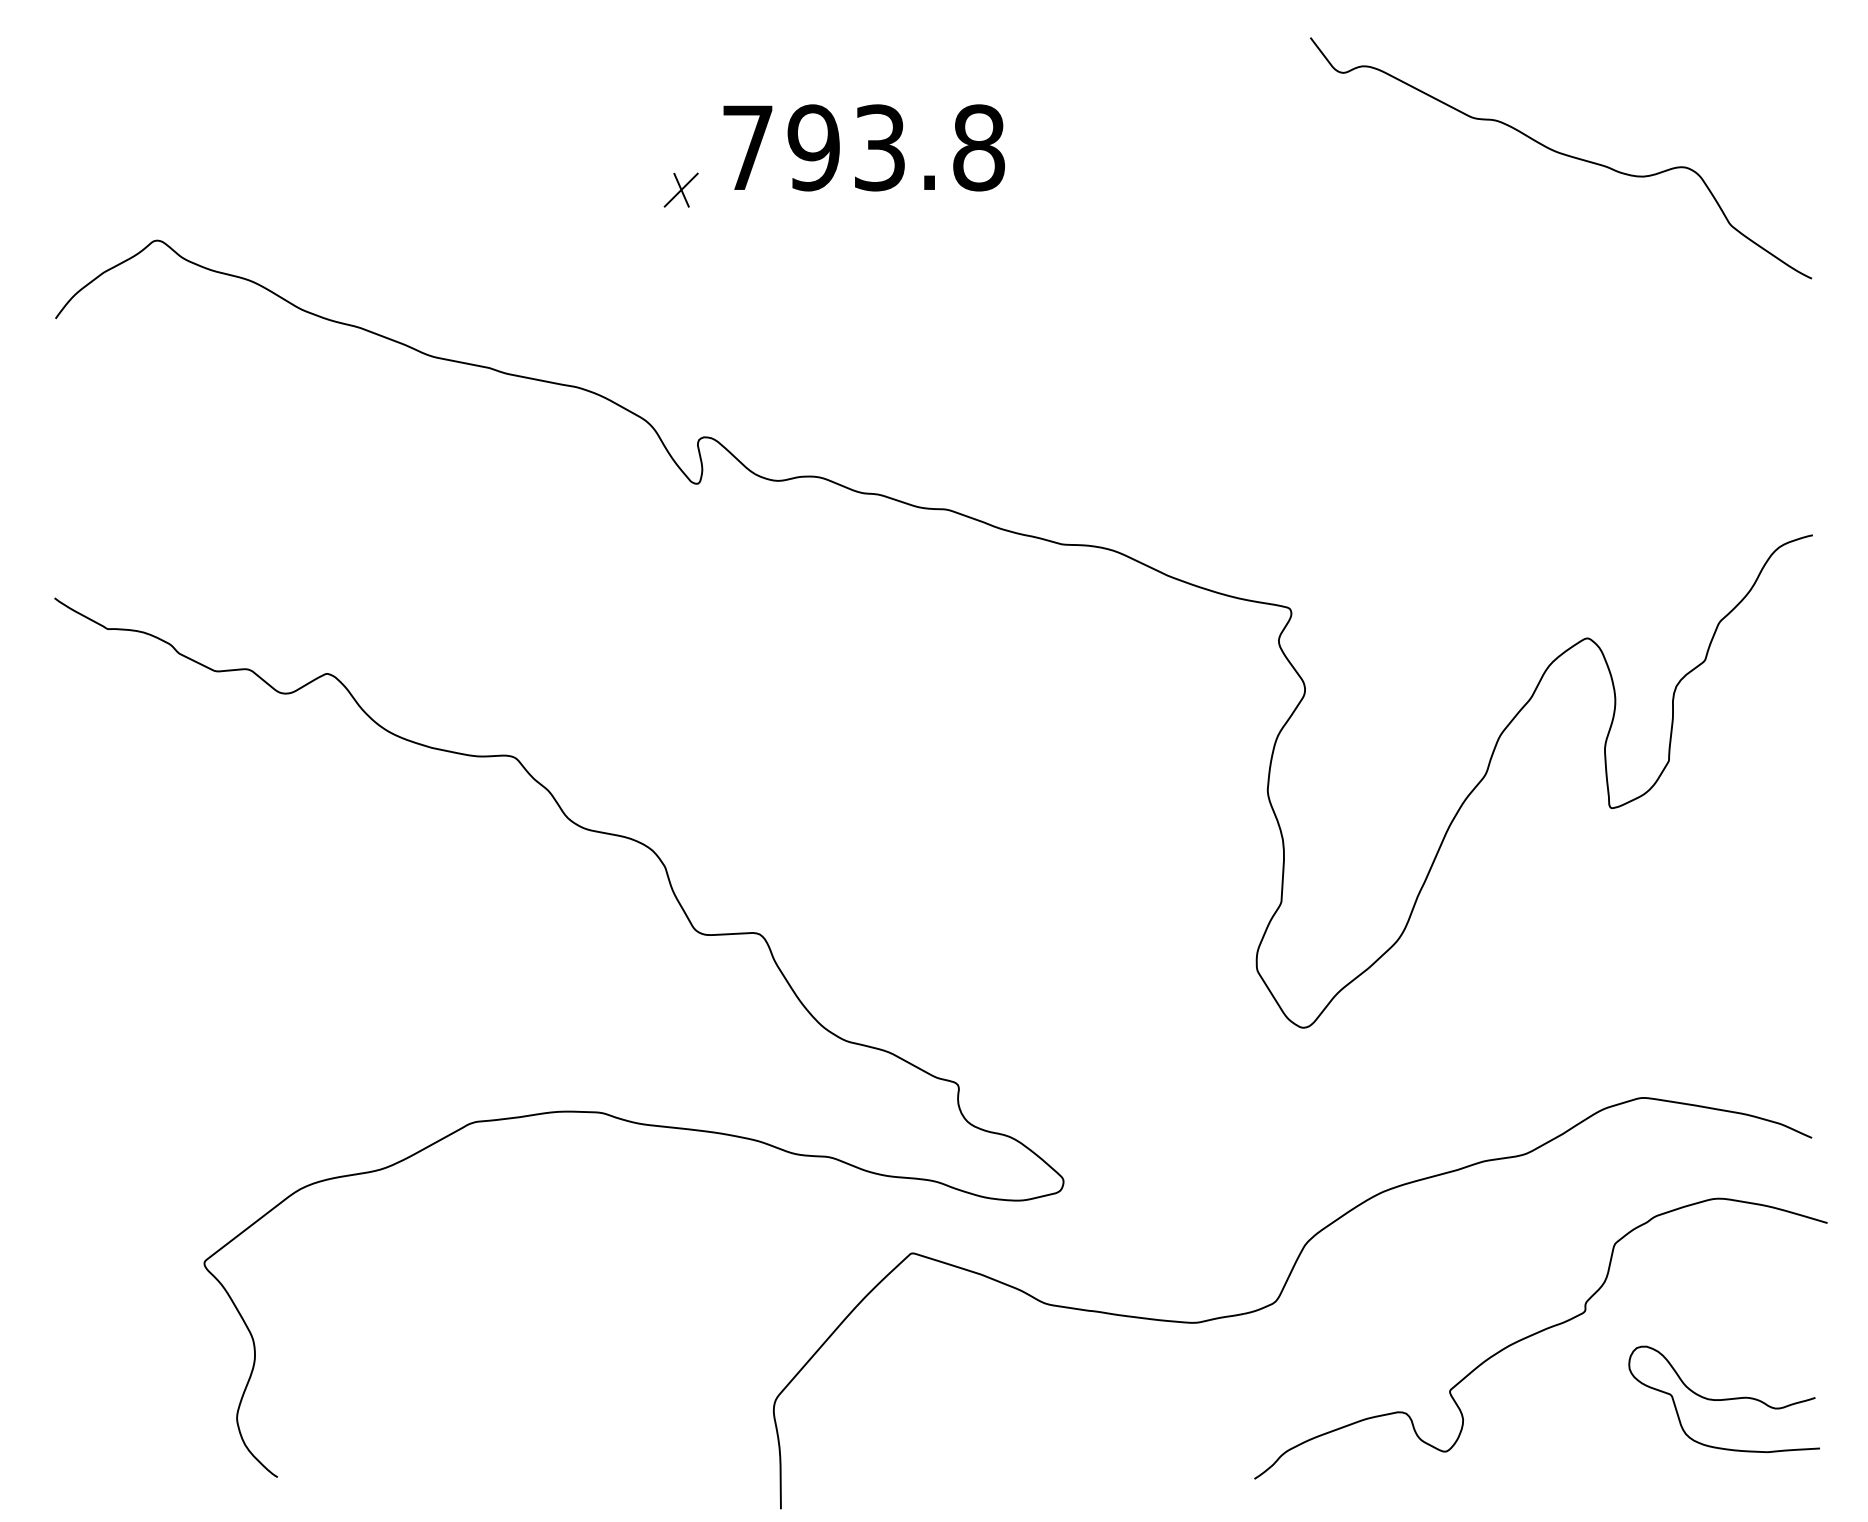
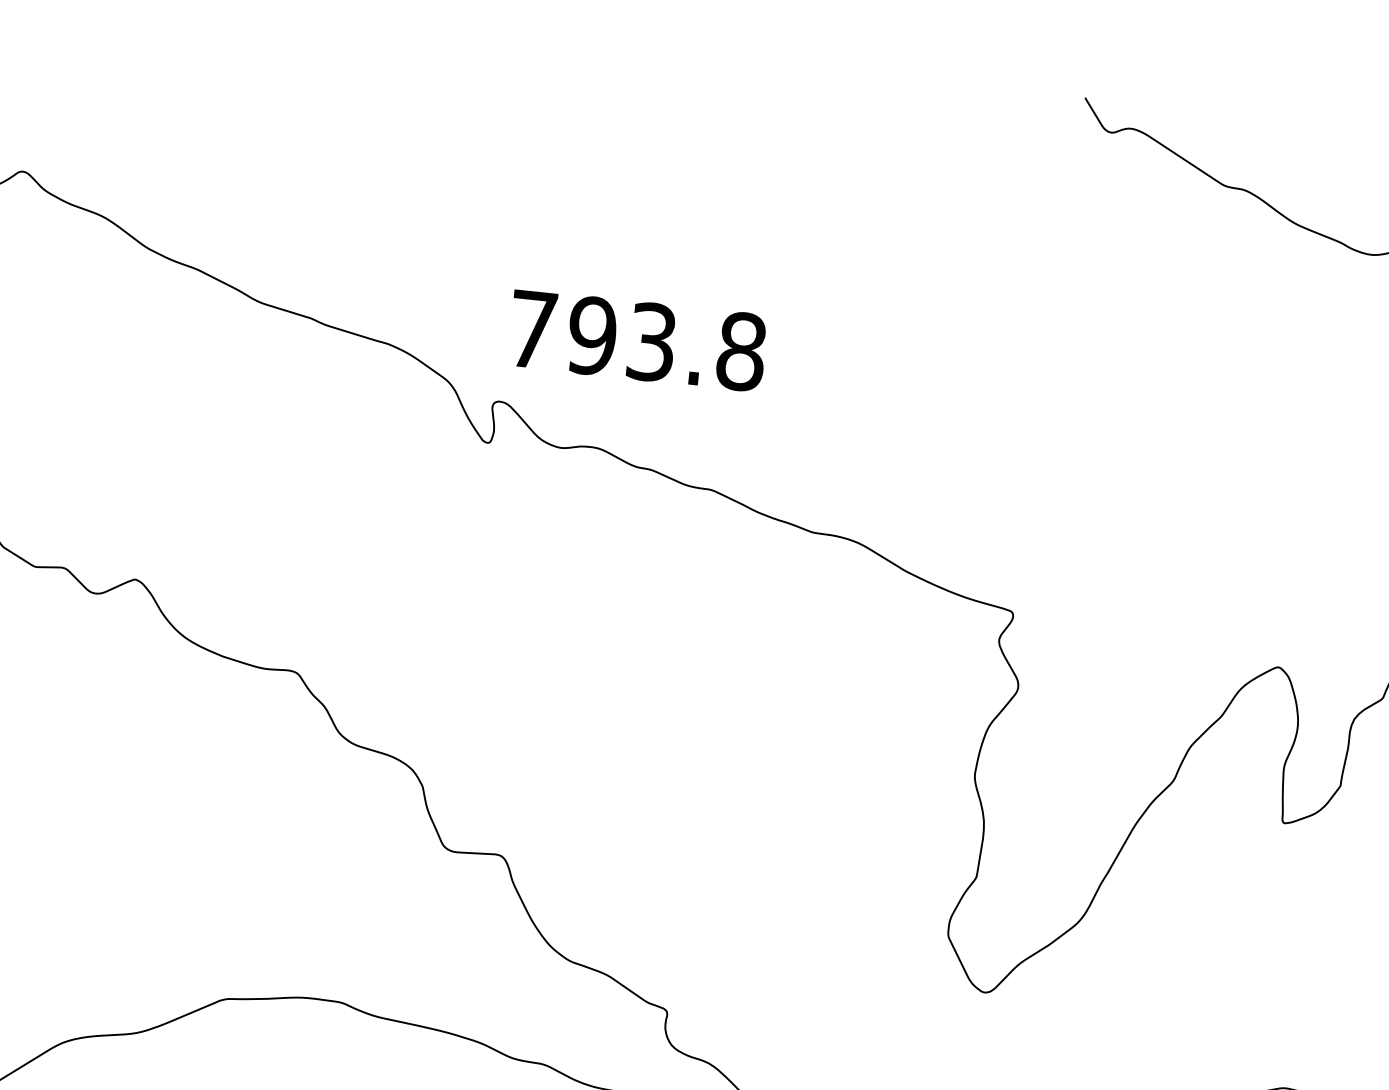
text: (863, 147) -> (637, 340), moved
part: (680, 189) -> (500, 175), removed

